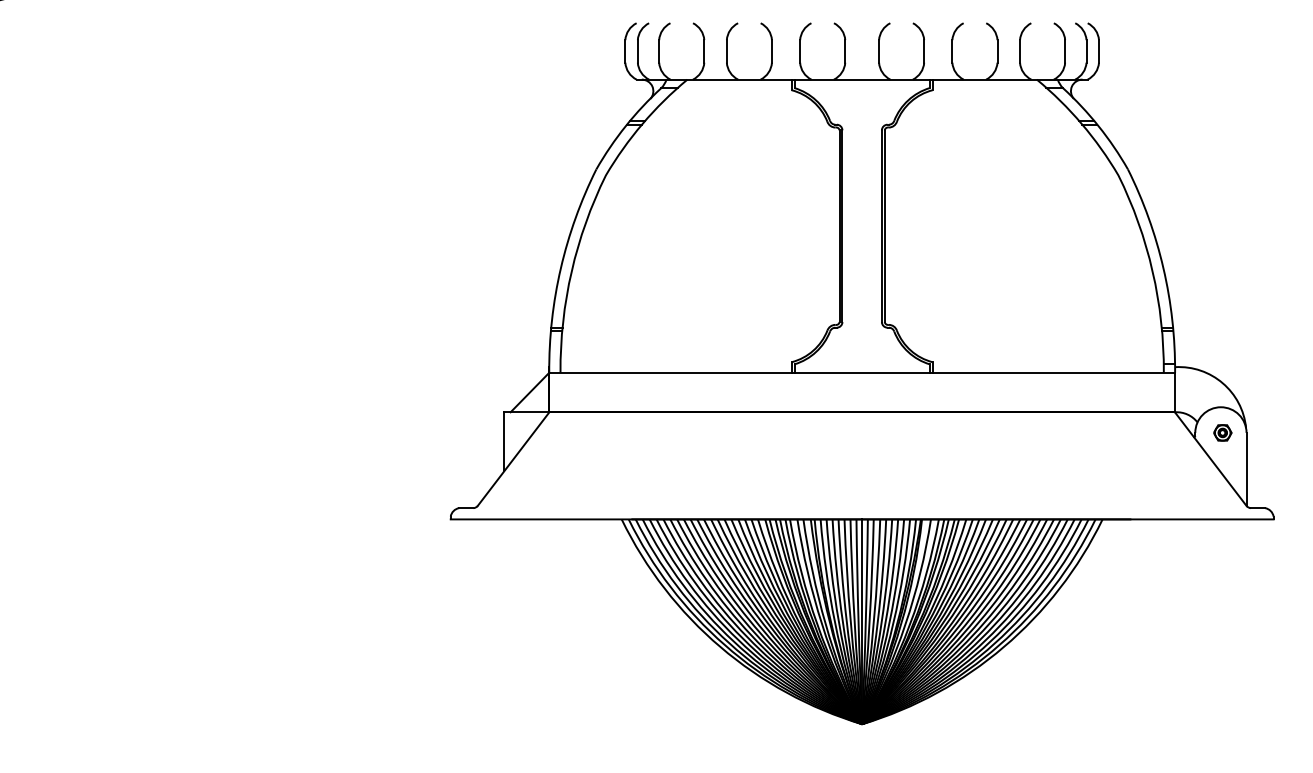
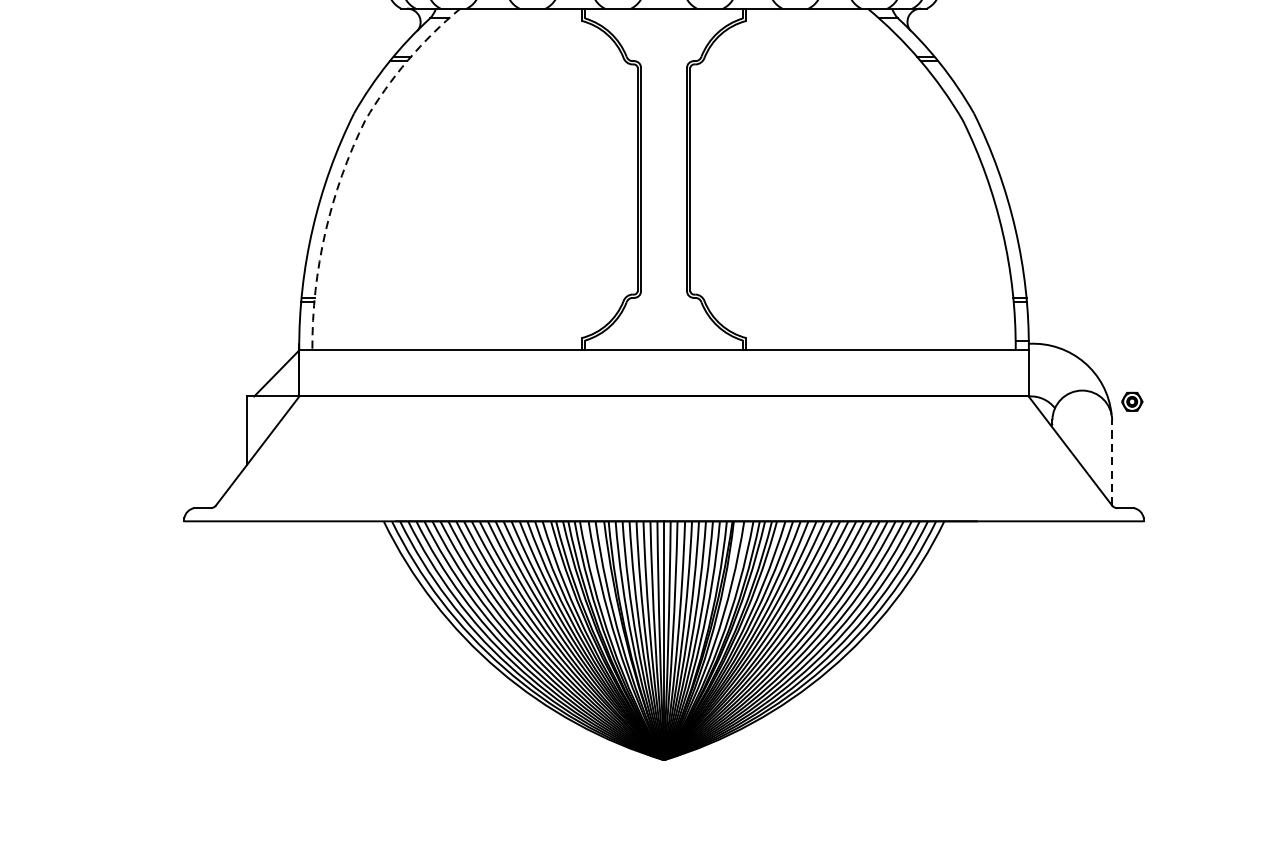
line: (590, 210) -> (347, 161), solid -> dashed
part: (1222, 432) -> (1131, 401), moved
line: (1246, 469) -> (1112, 463), solid -> dashed

